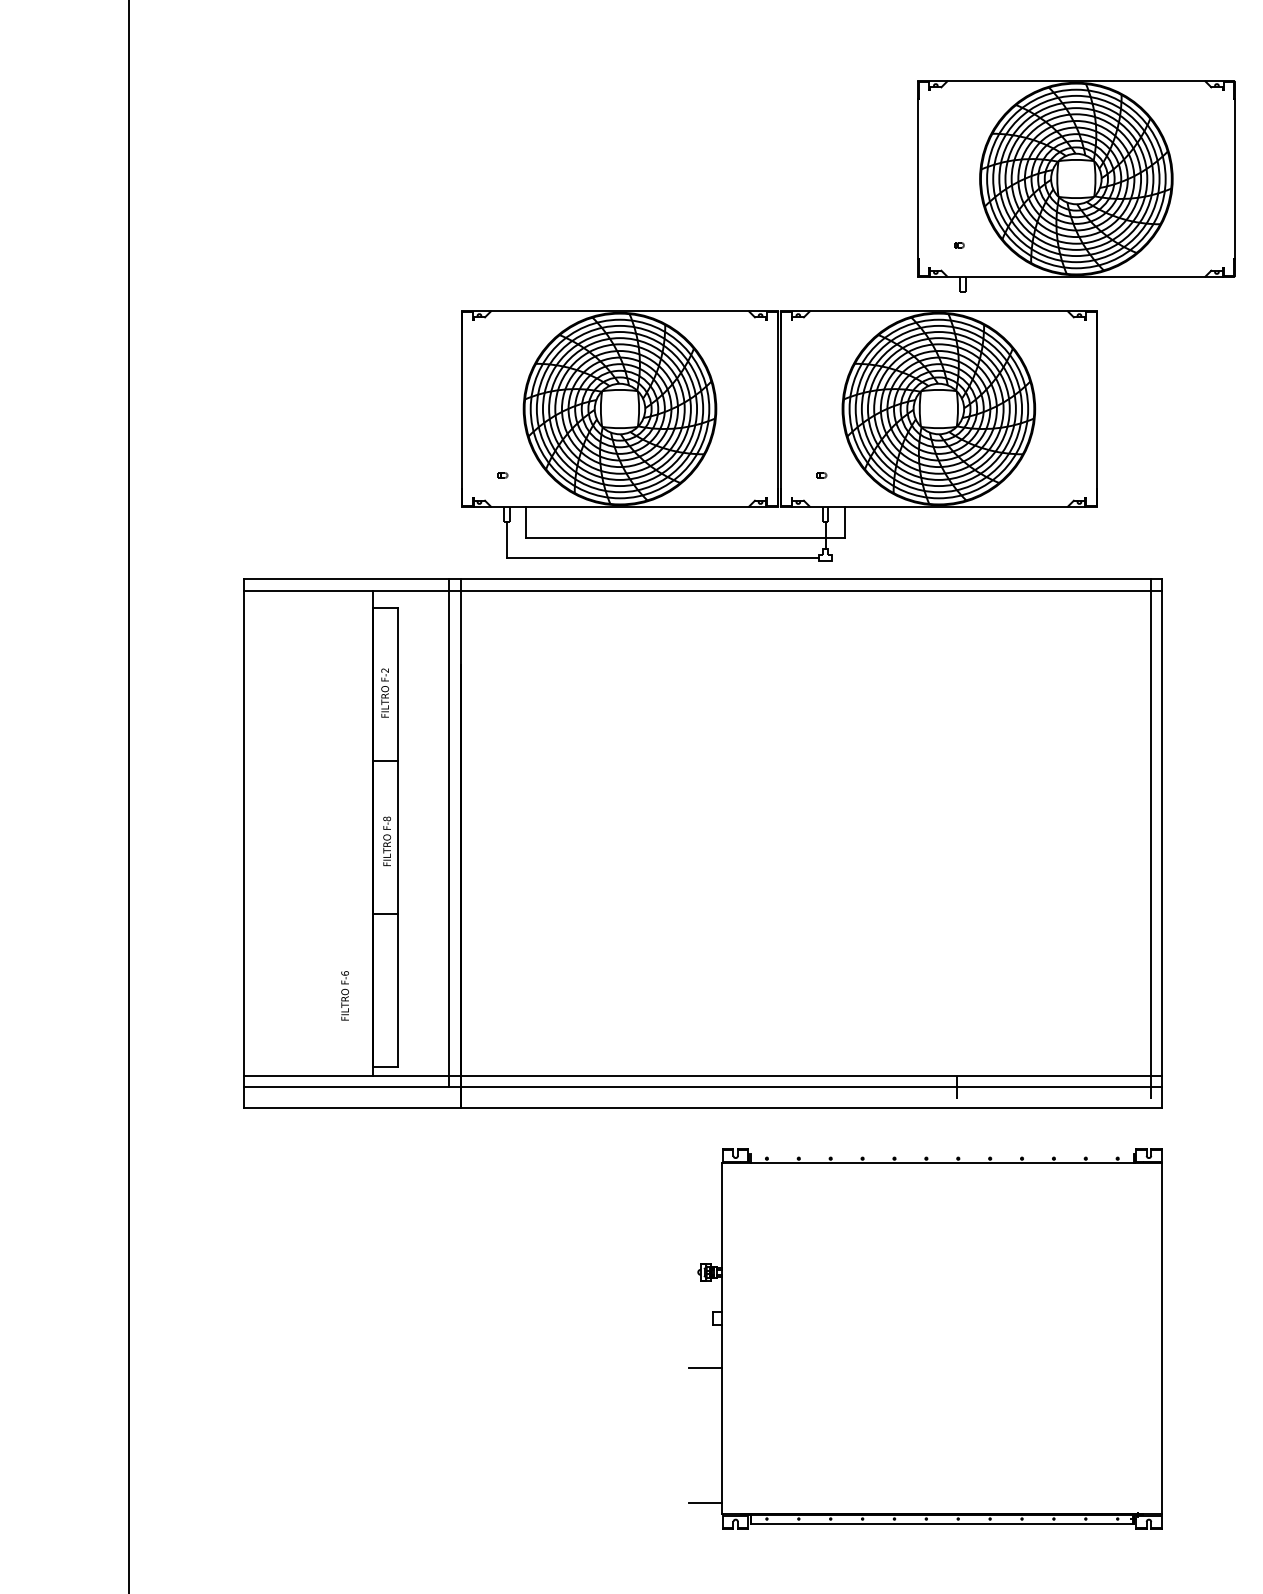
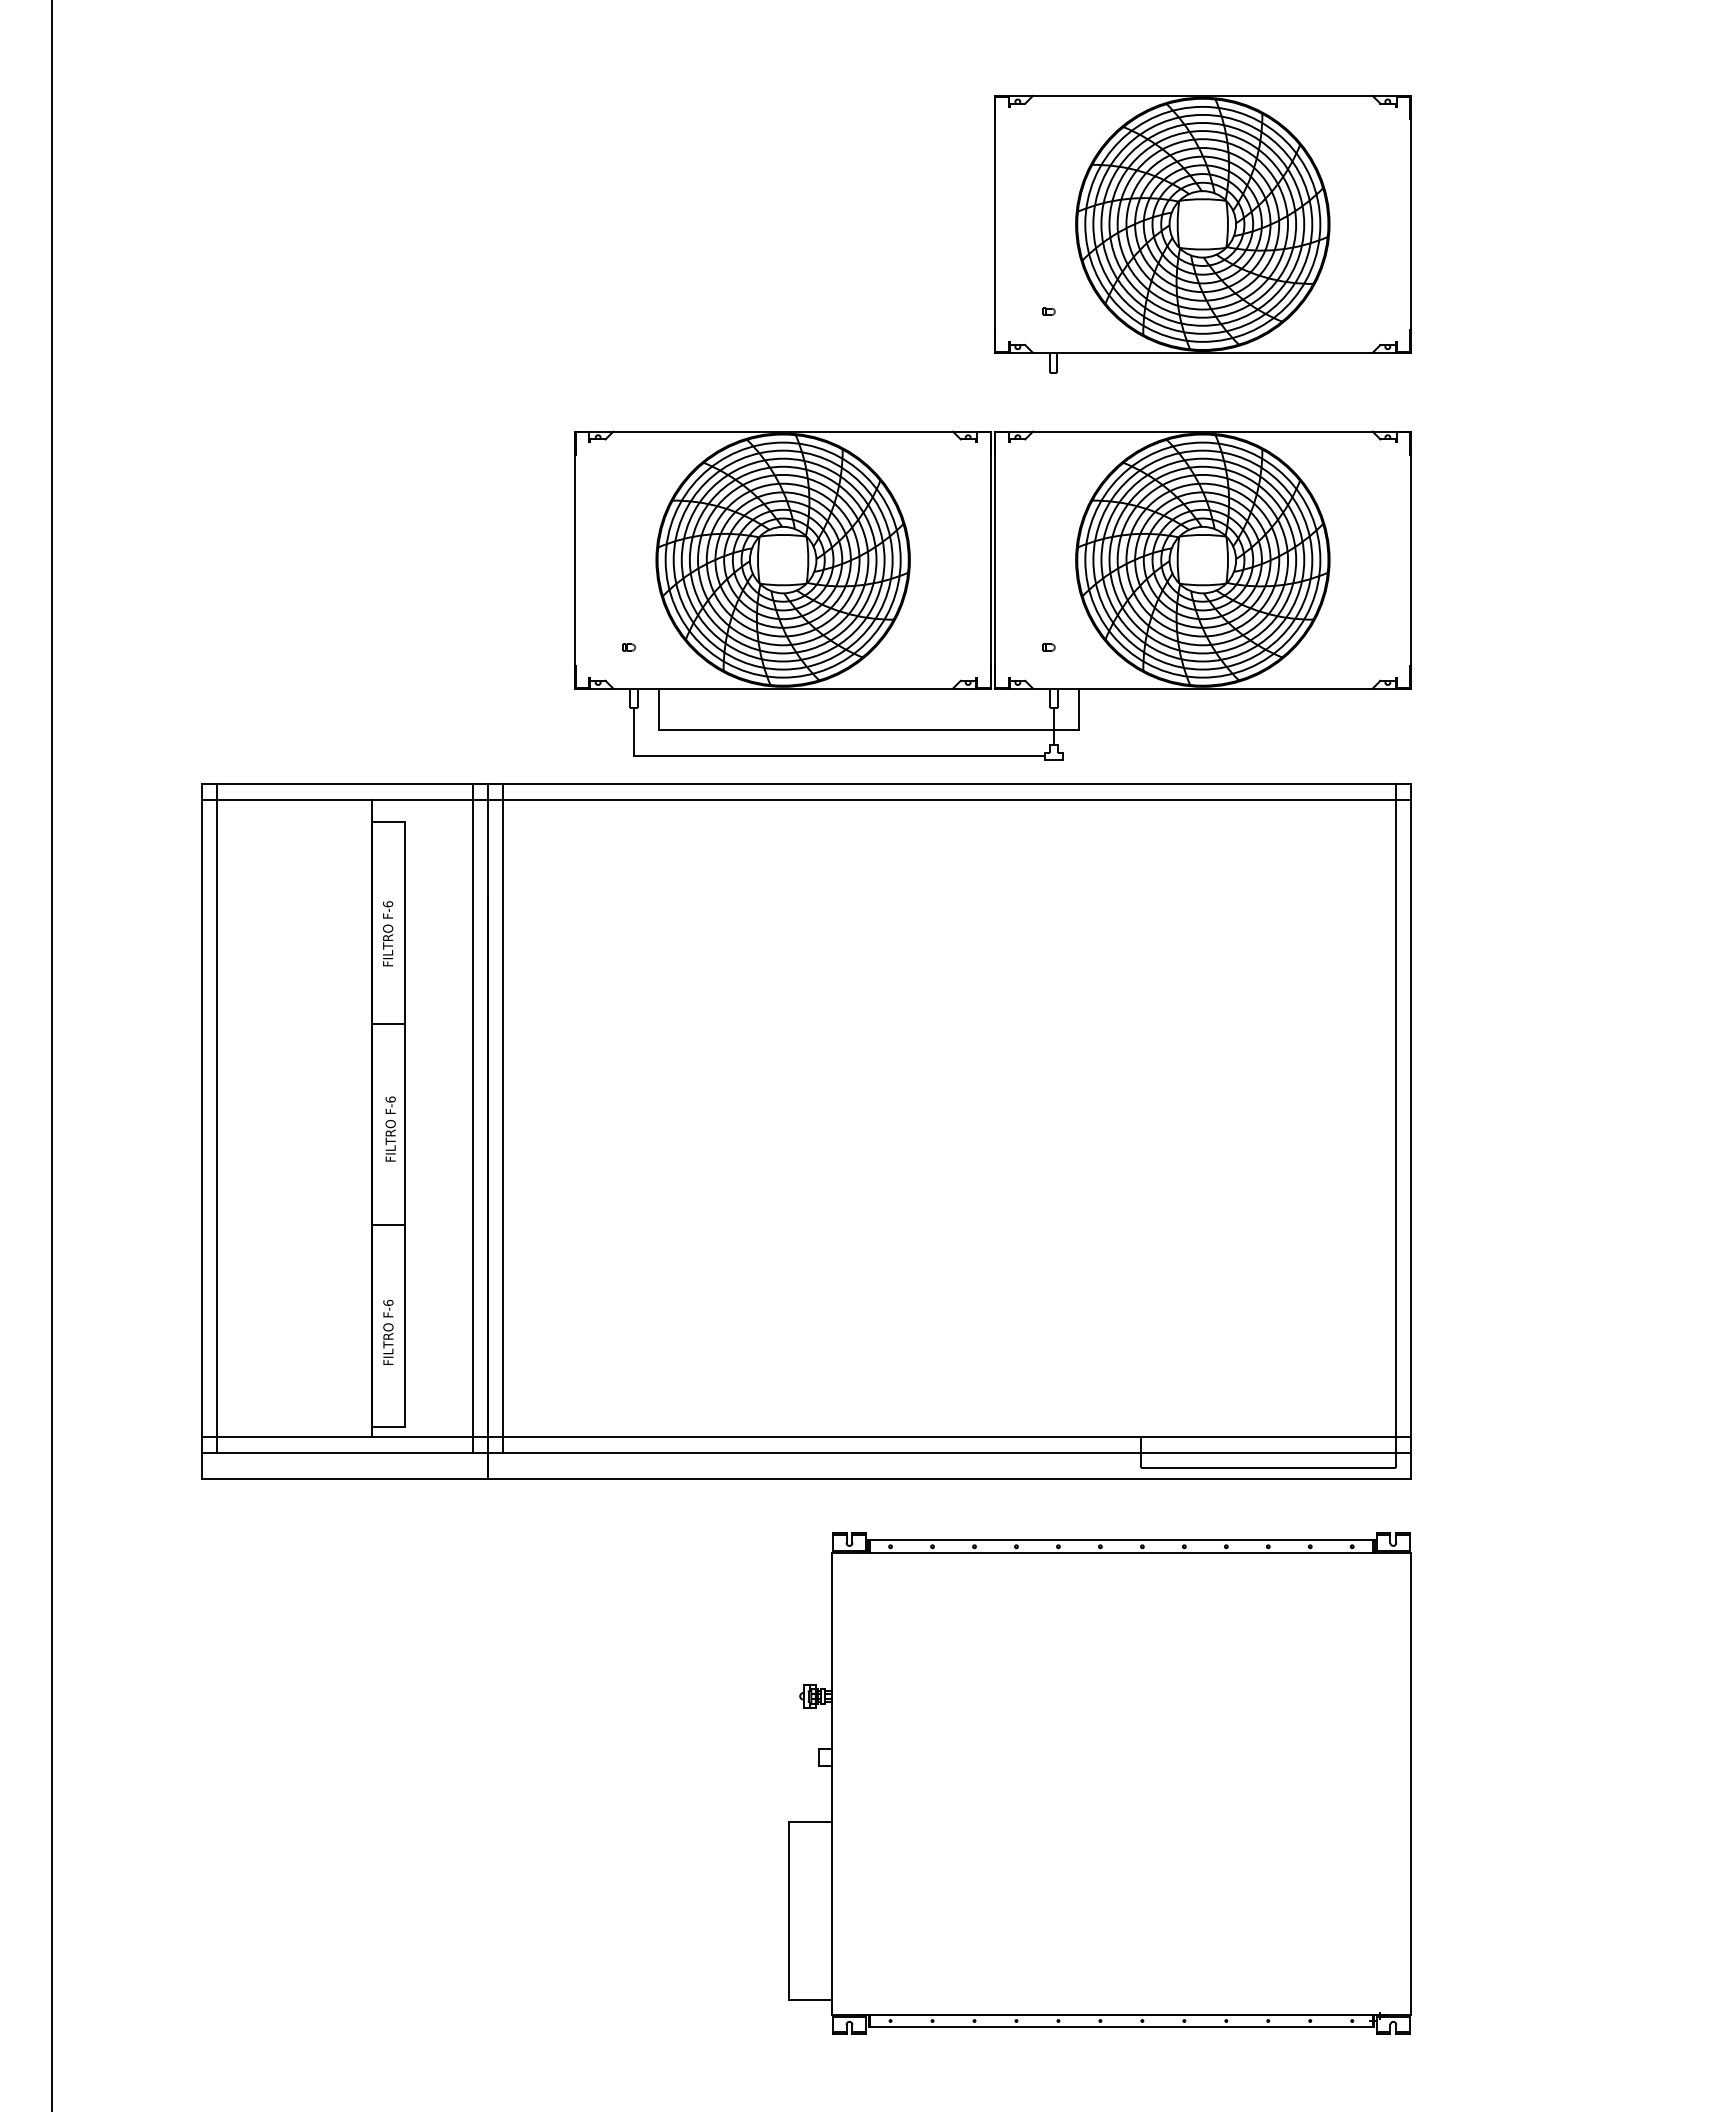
part: (1076, 185) -> (1202, 233), moved
part: (779, 435) -> (992, 595), moved
text: (385, 670) -> (388, 904), F-2 -> F-6
text: (386, 818) -> (390, 1099), F-8 -> F-6
line: (255, 833) -> (217, 1118), added
line: (472, 833) -> (502, 1118), added
text: (345, 995) -> (388, 1331), moved
line: (1053, 1099) -> (1267, 1468), added
line: (942, 1153) -> (1121, 1540), added
line: (689, 1435) -> (788, 1910), added

